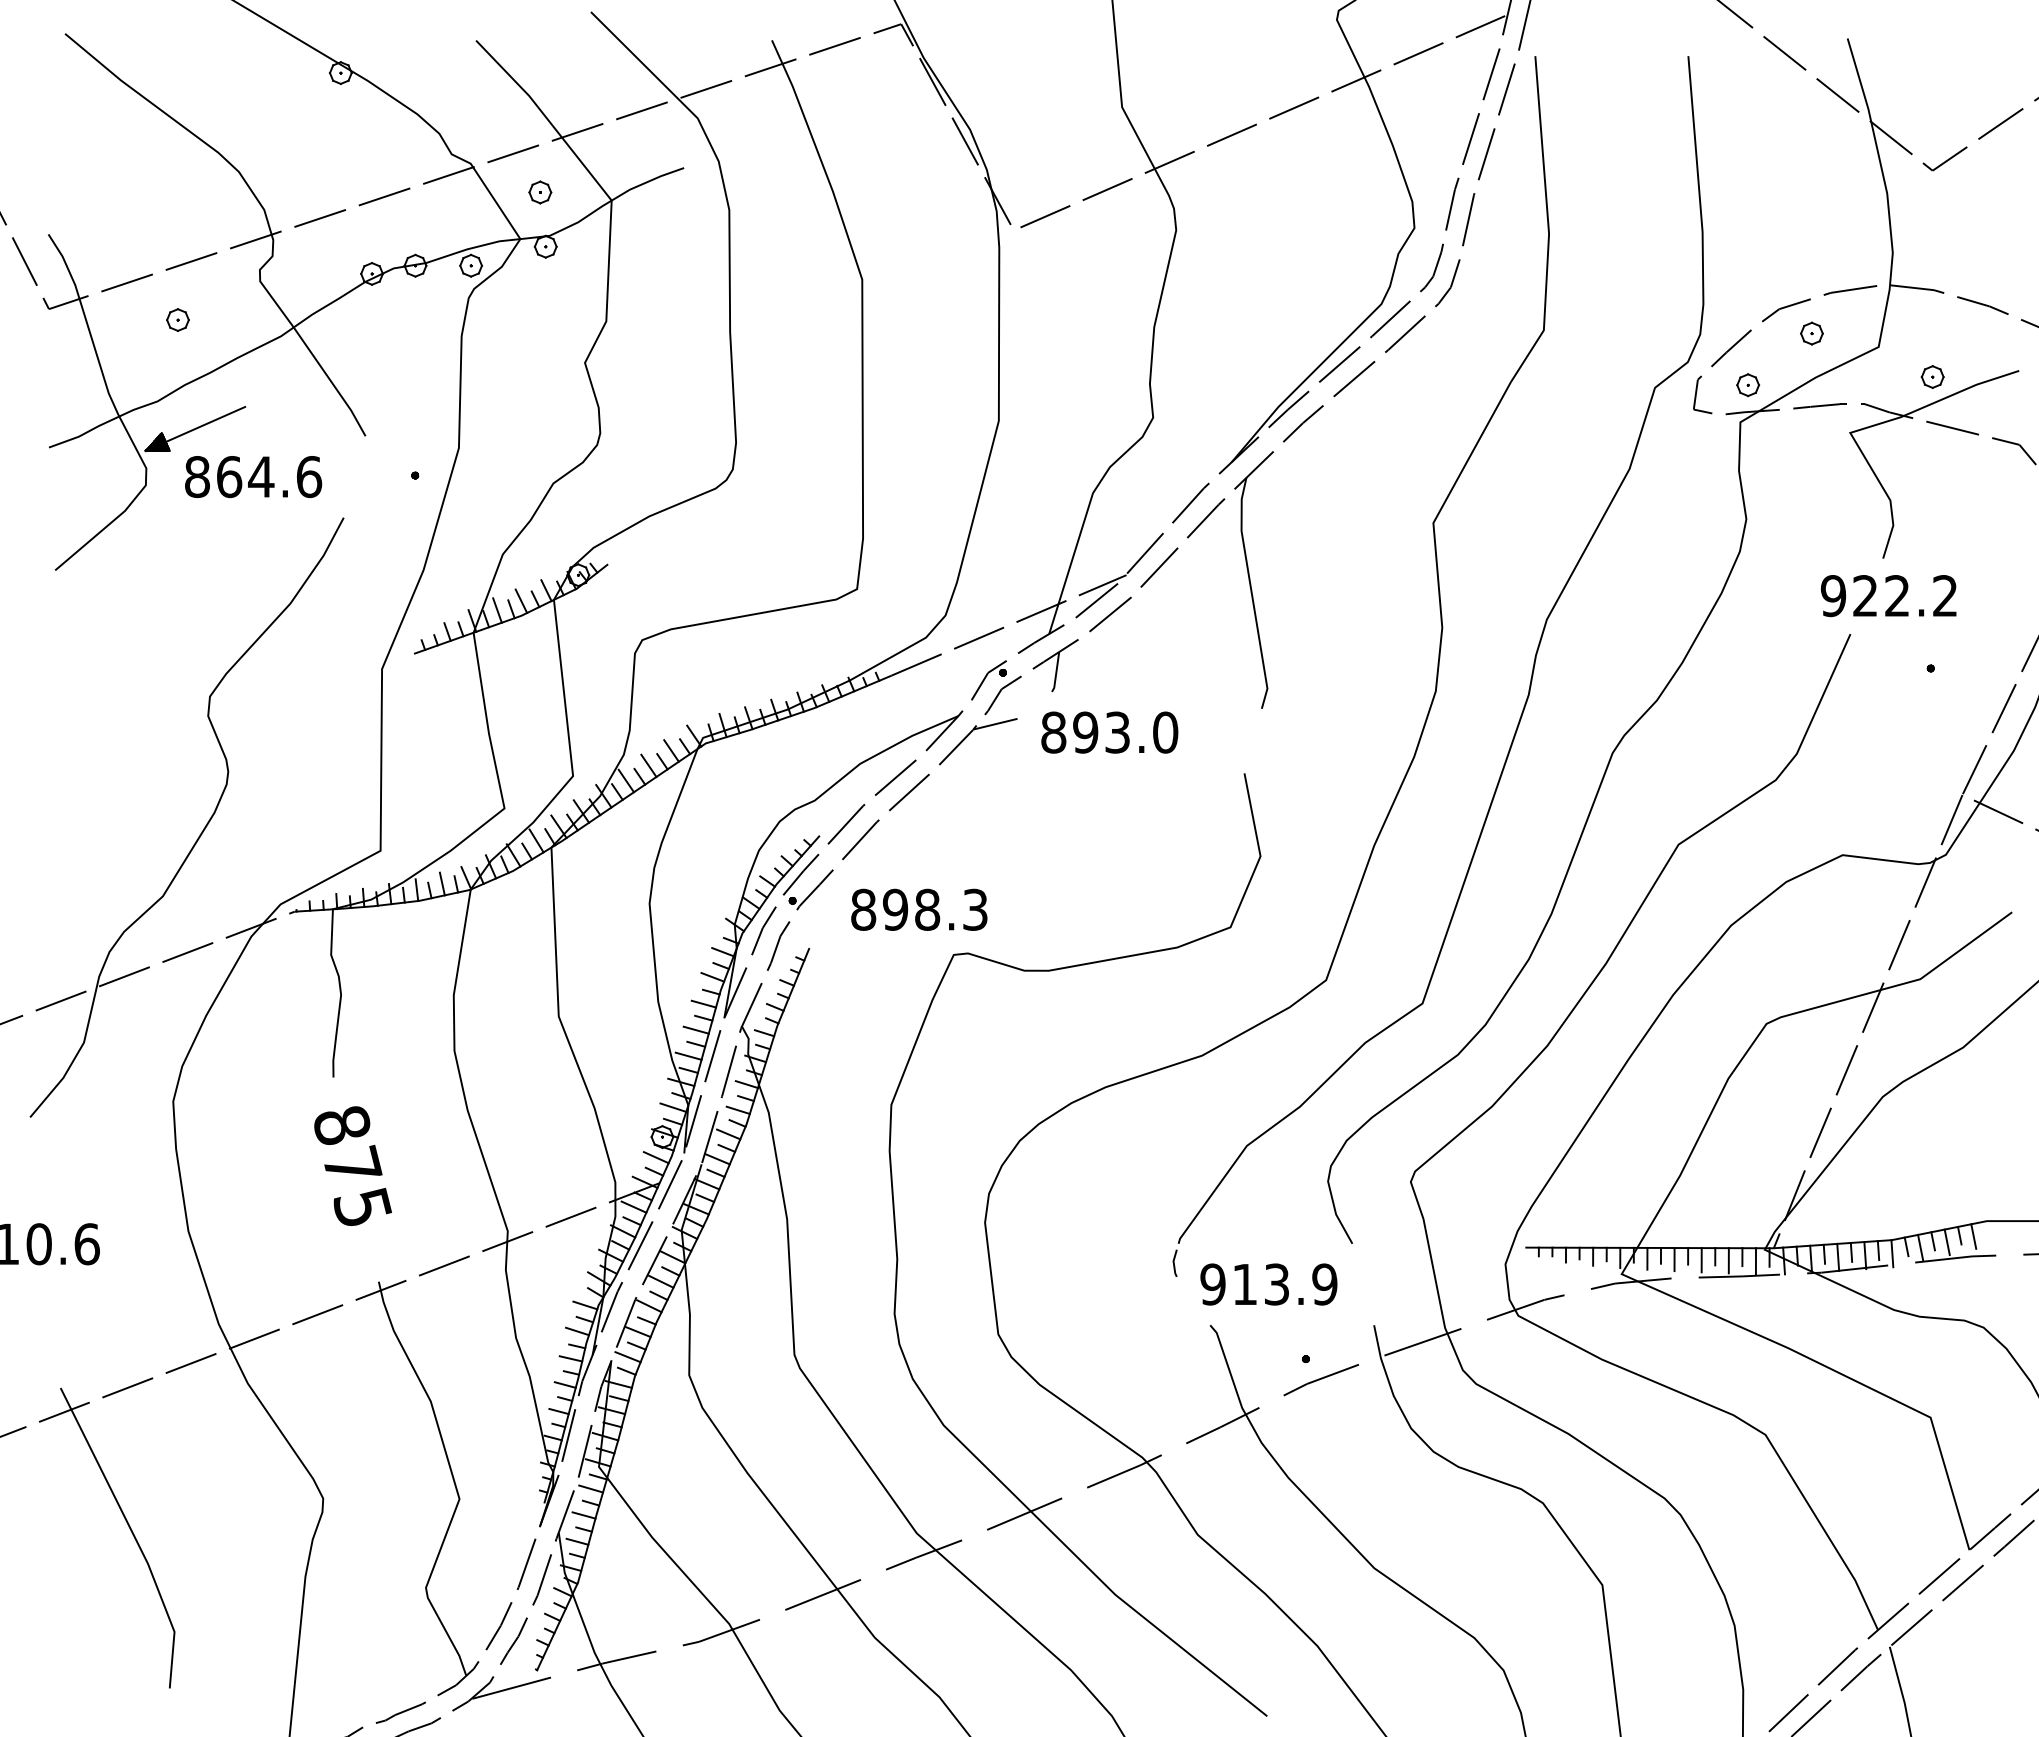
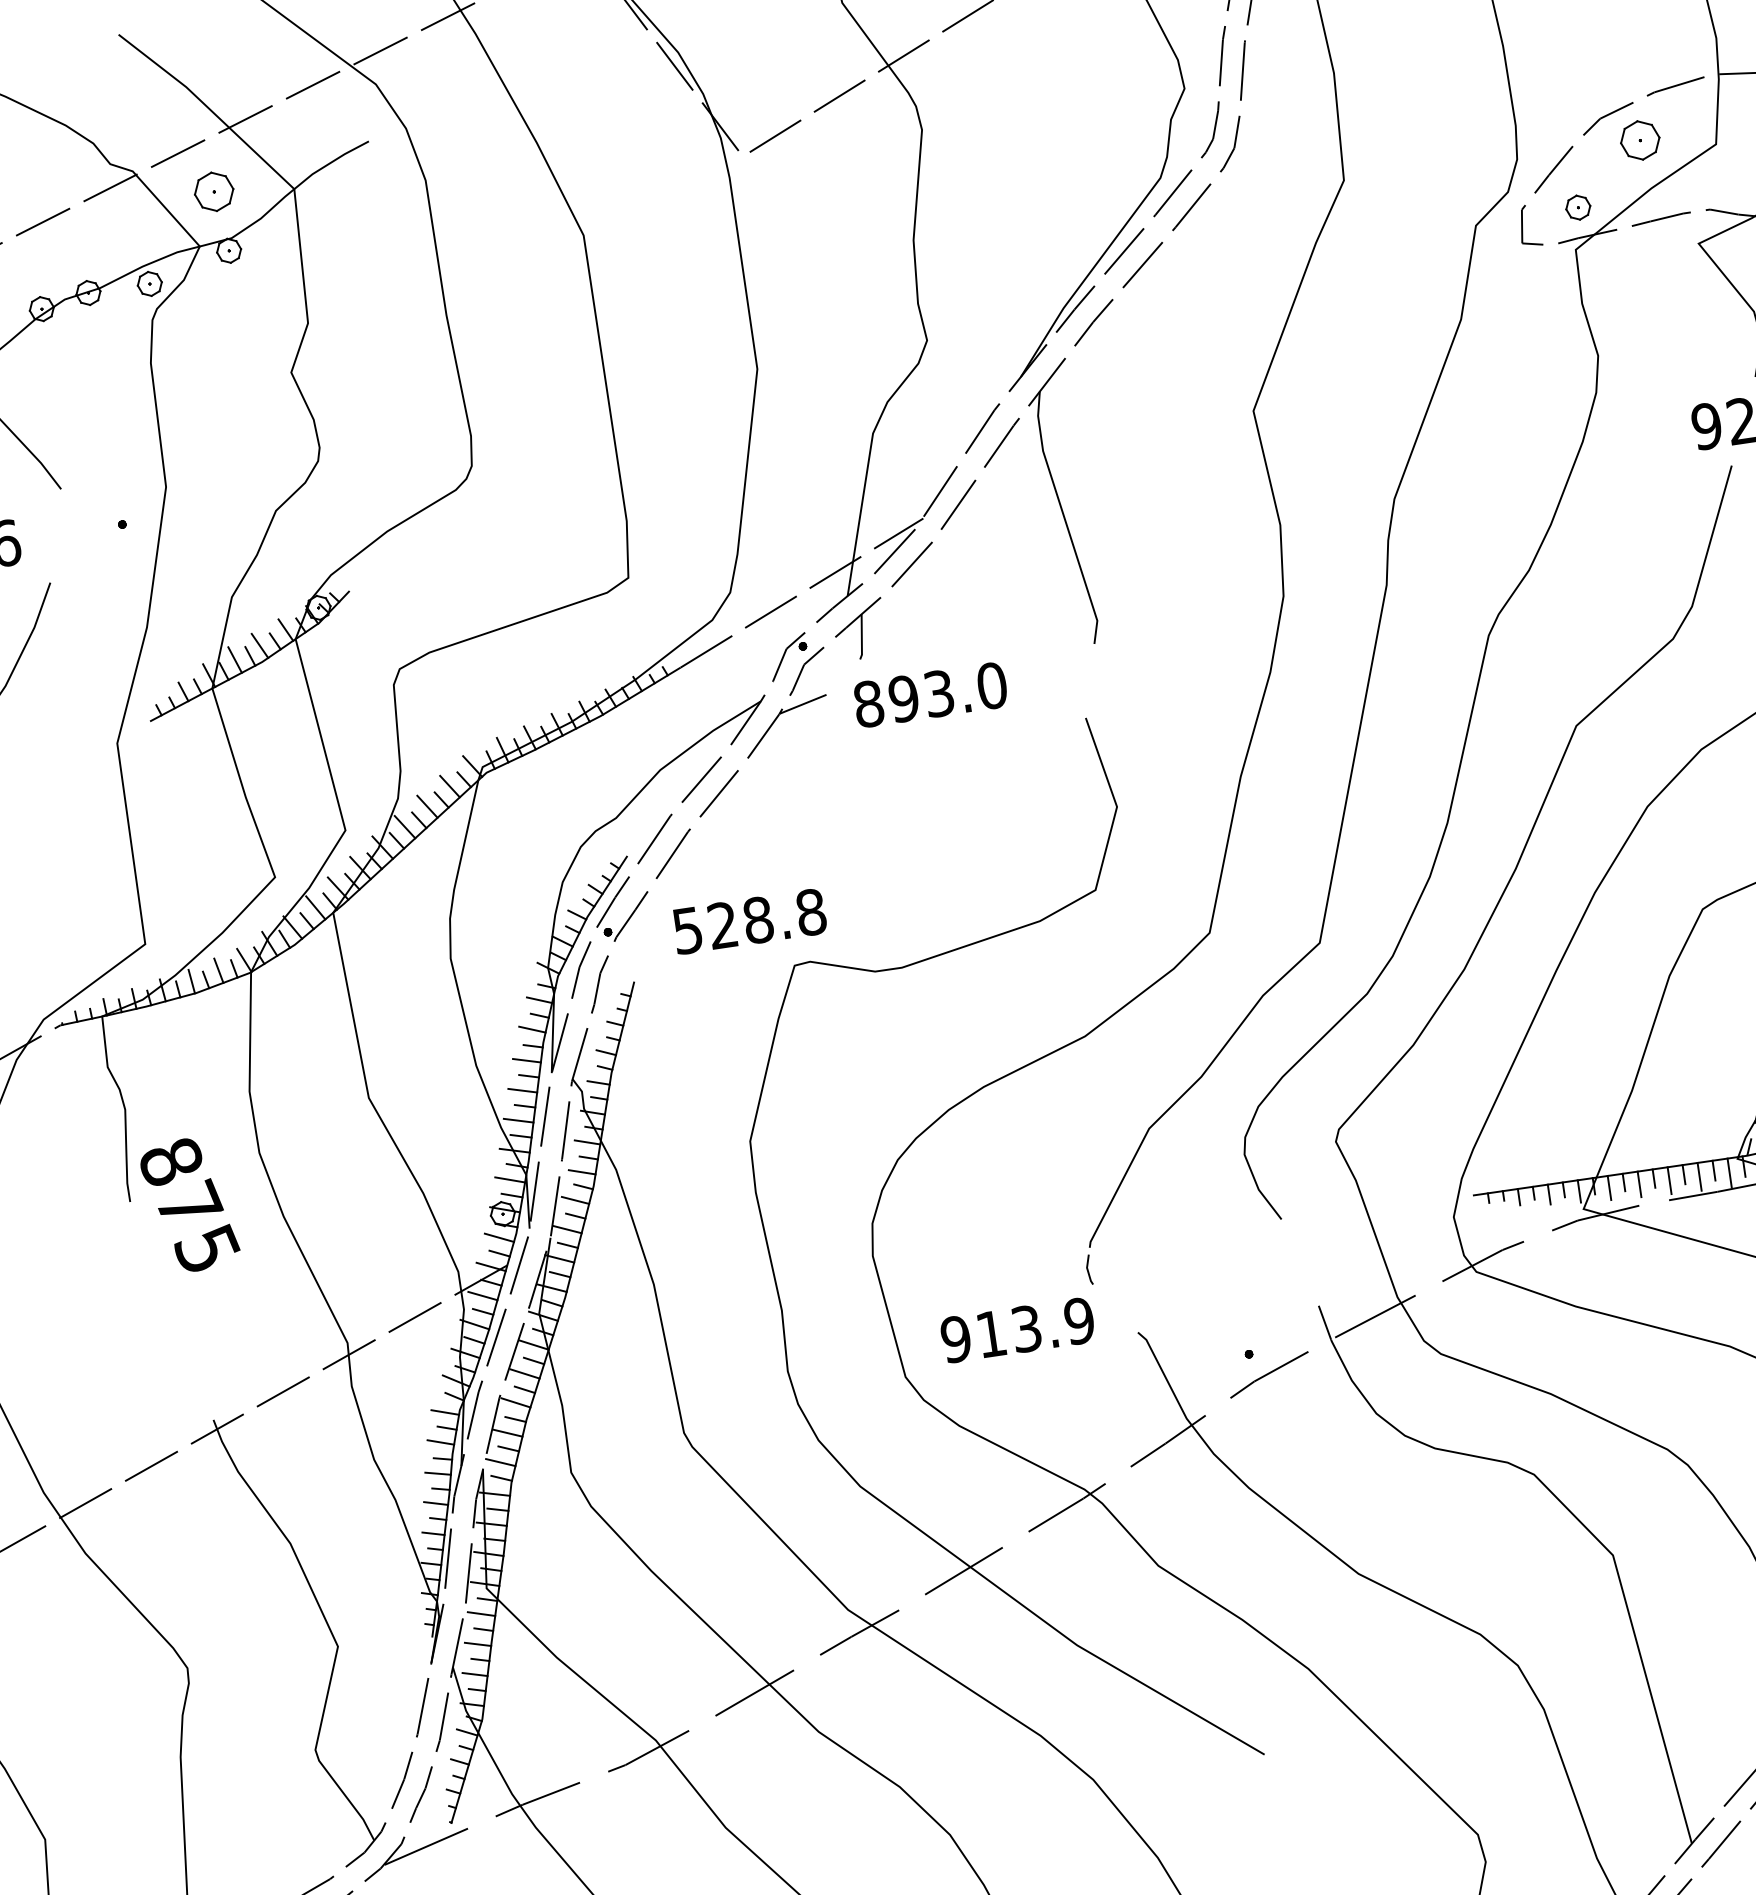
part: (540, 192) -> (214, 191), size x1.6
part: (1811, 333) -> (1639, 140), size x1.6
text: (919, 909) -> (749, 921), 898.3 -> 528.8
text: (352, 1165) -> (189, 1204), moved
text: (1268, 1284) -> (1017, 1330), moved

